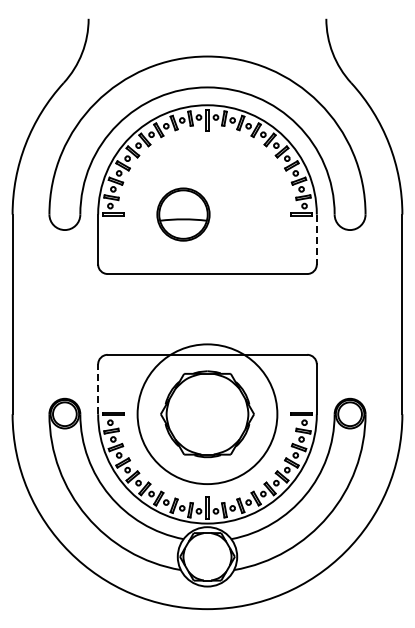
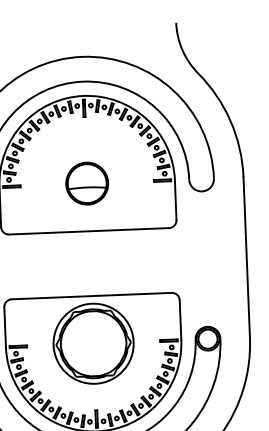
part: (183, 214) -> (87, 183), moved
line: (316, 239) -> (175, 200), dashed -> solid
line: (98, 389) -> (5, 327), dashed -> solid
circle: (207, 414) -> (93, 343), size x0.71

